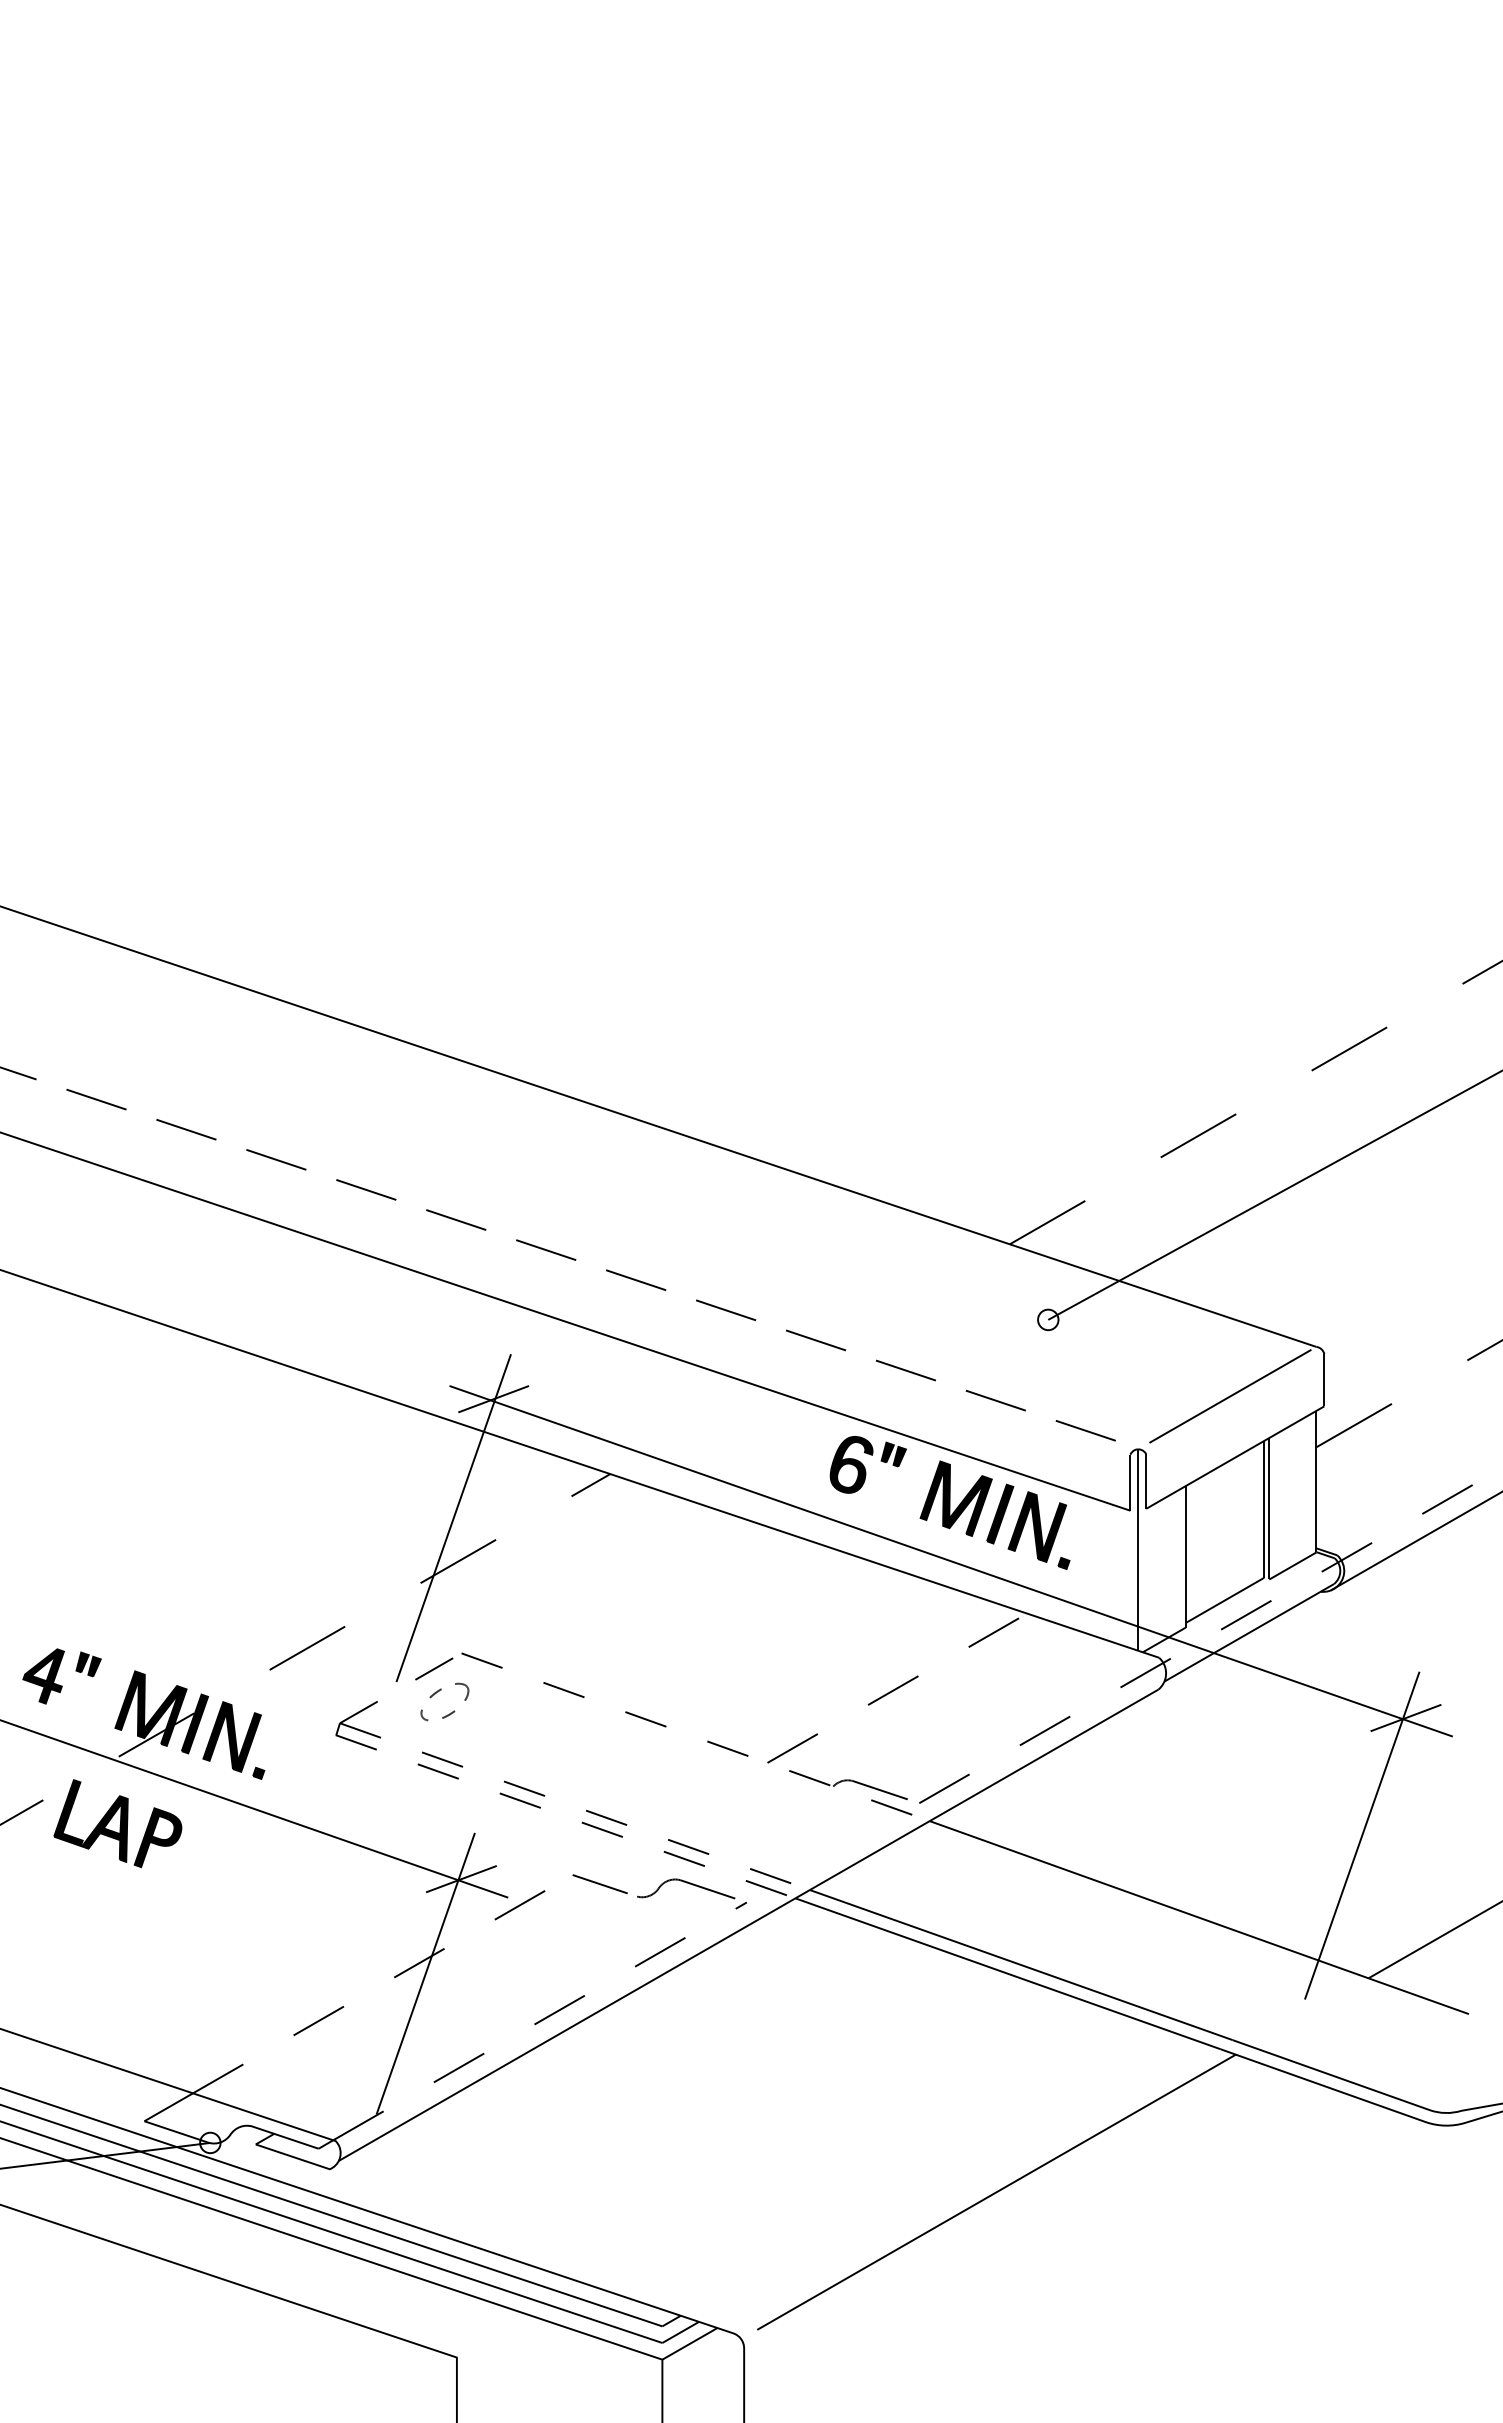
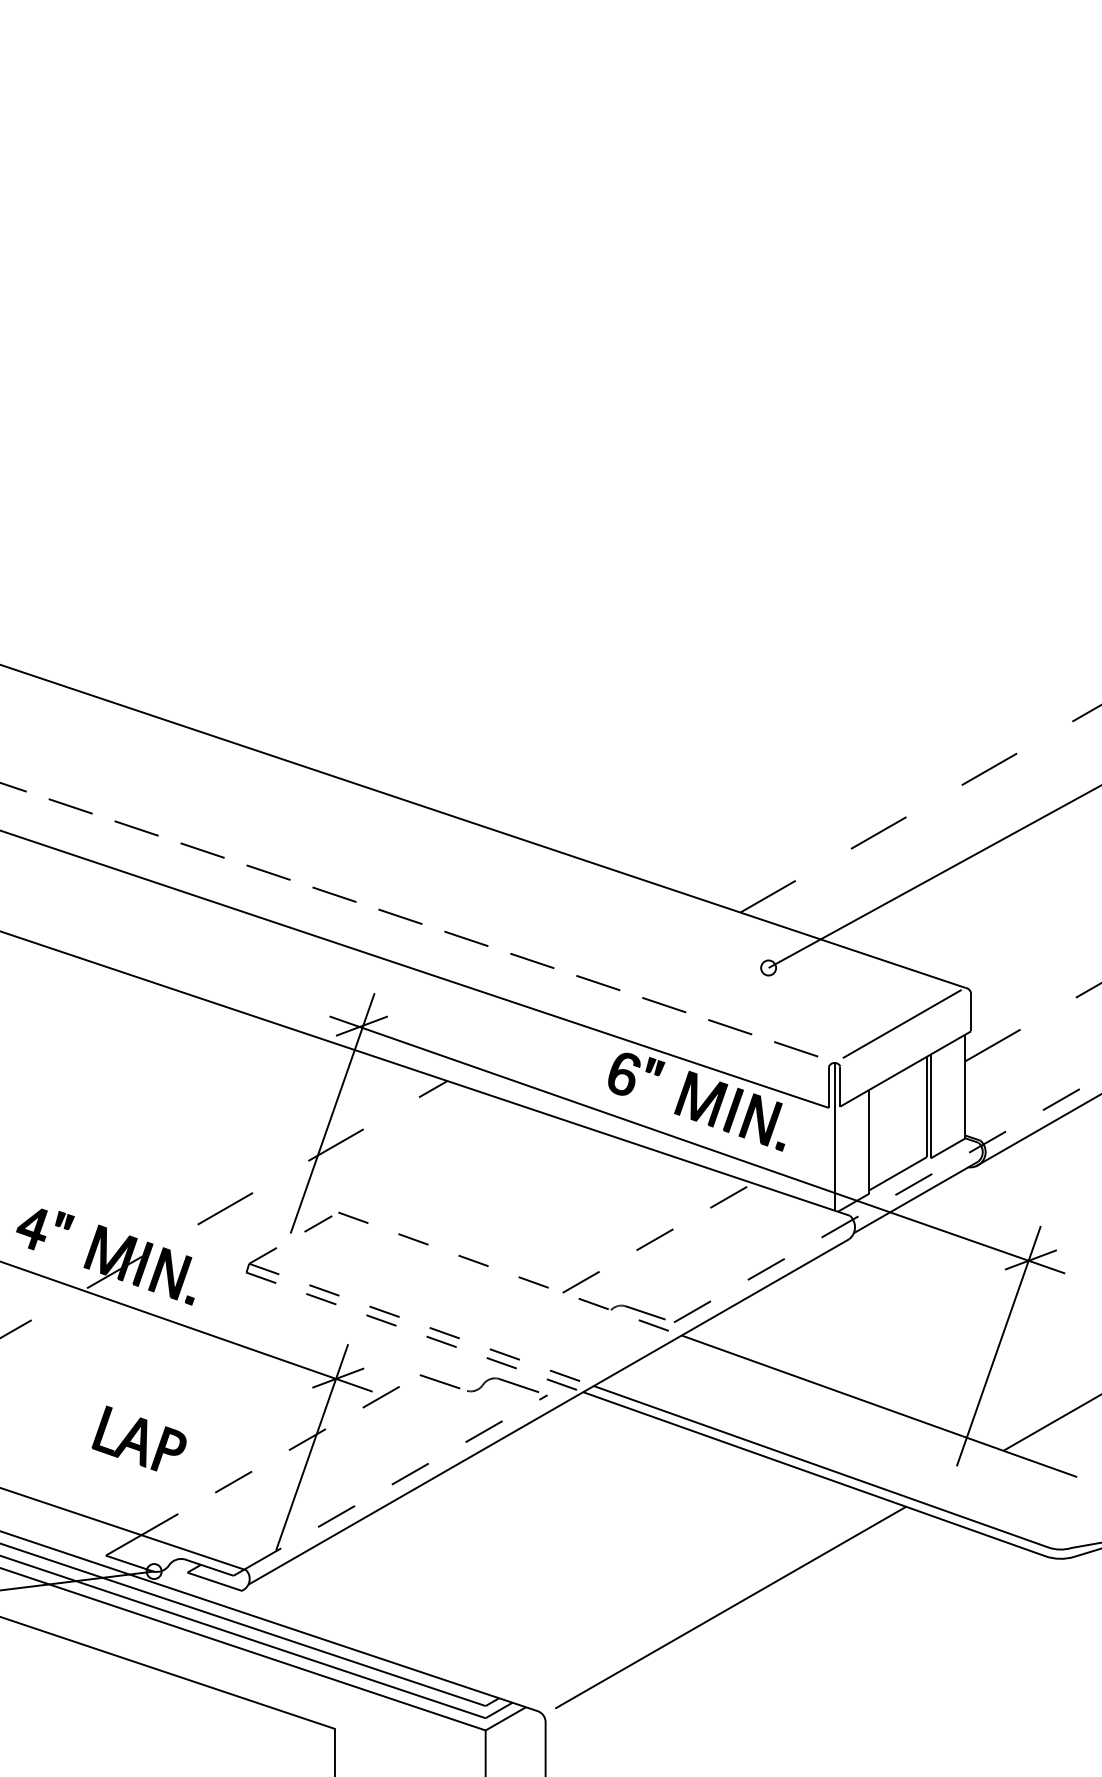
part: (438, 1692) -> (321, 1241), removed
part: (117, 1823) -> (138, 1438), moved

